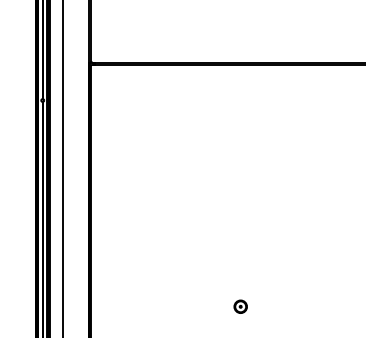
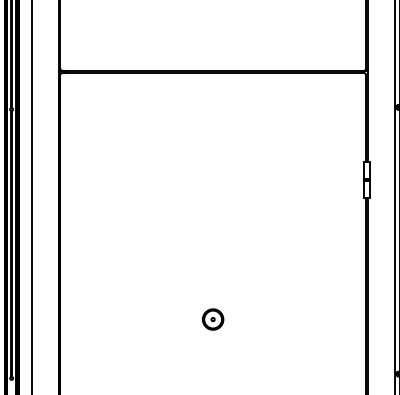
part: (240, 306) -> (213, 319), size x1.6

